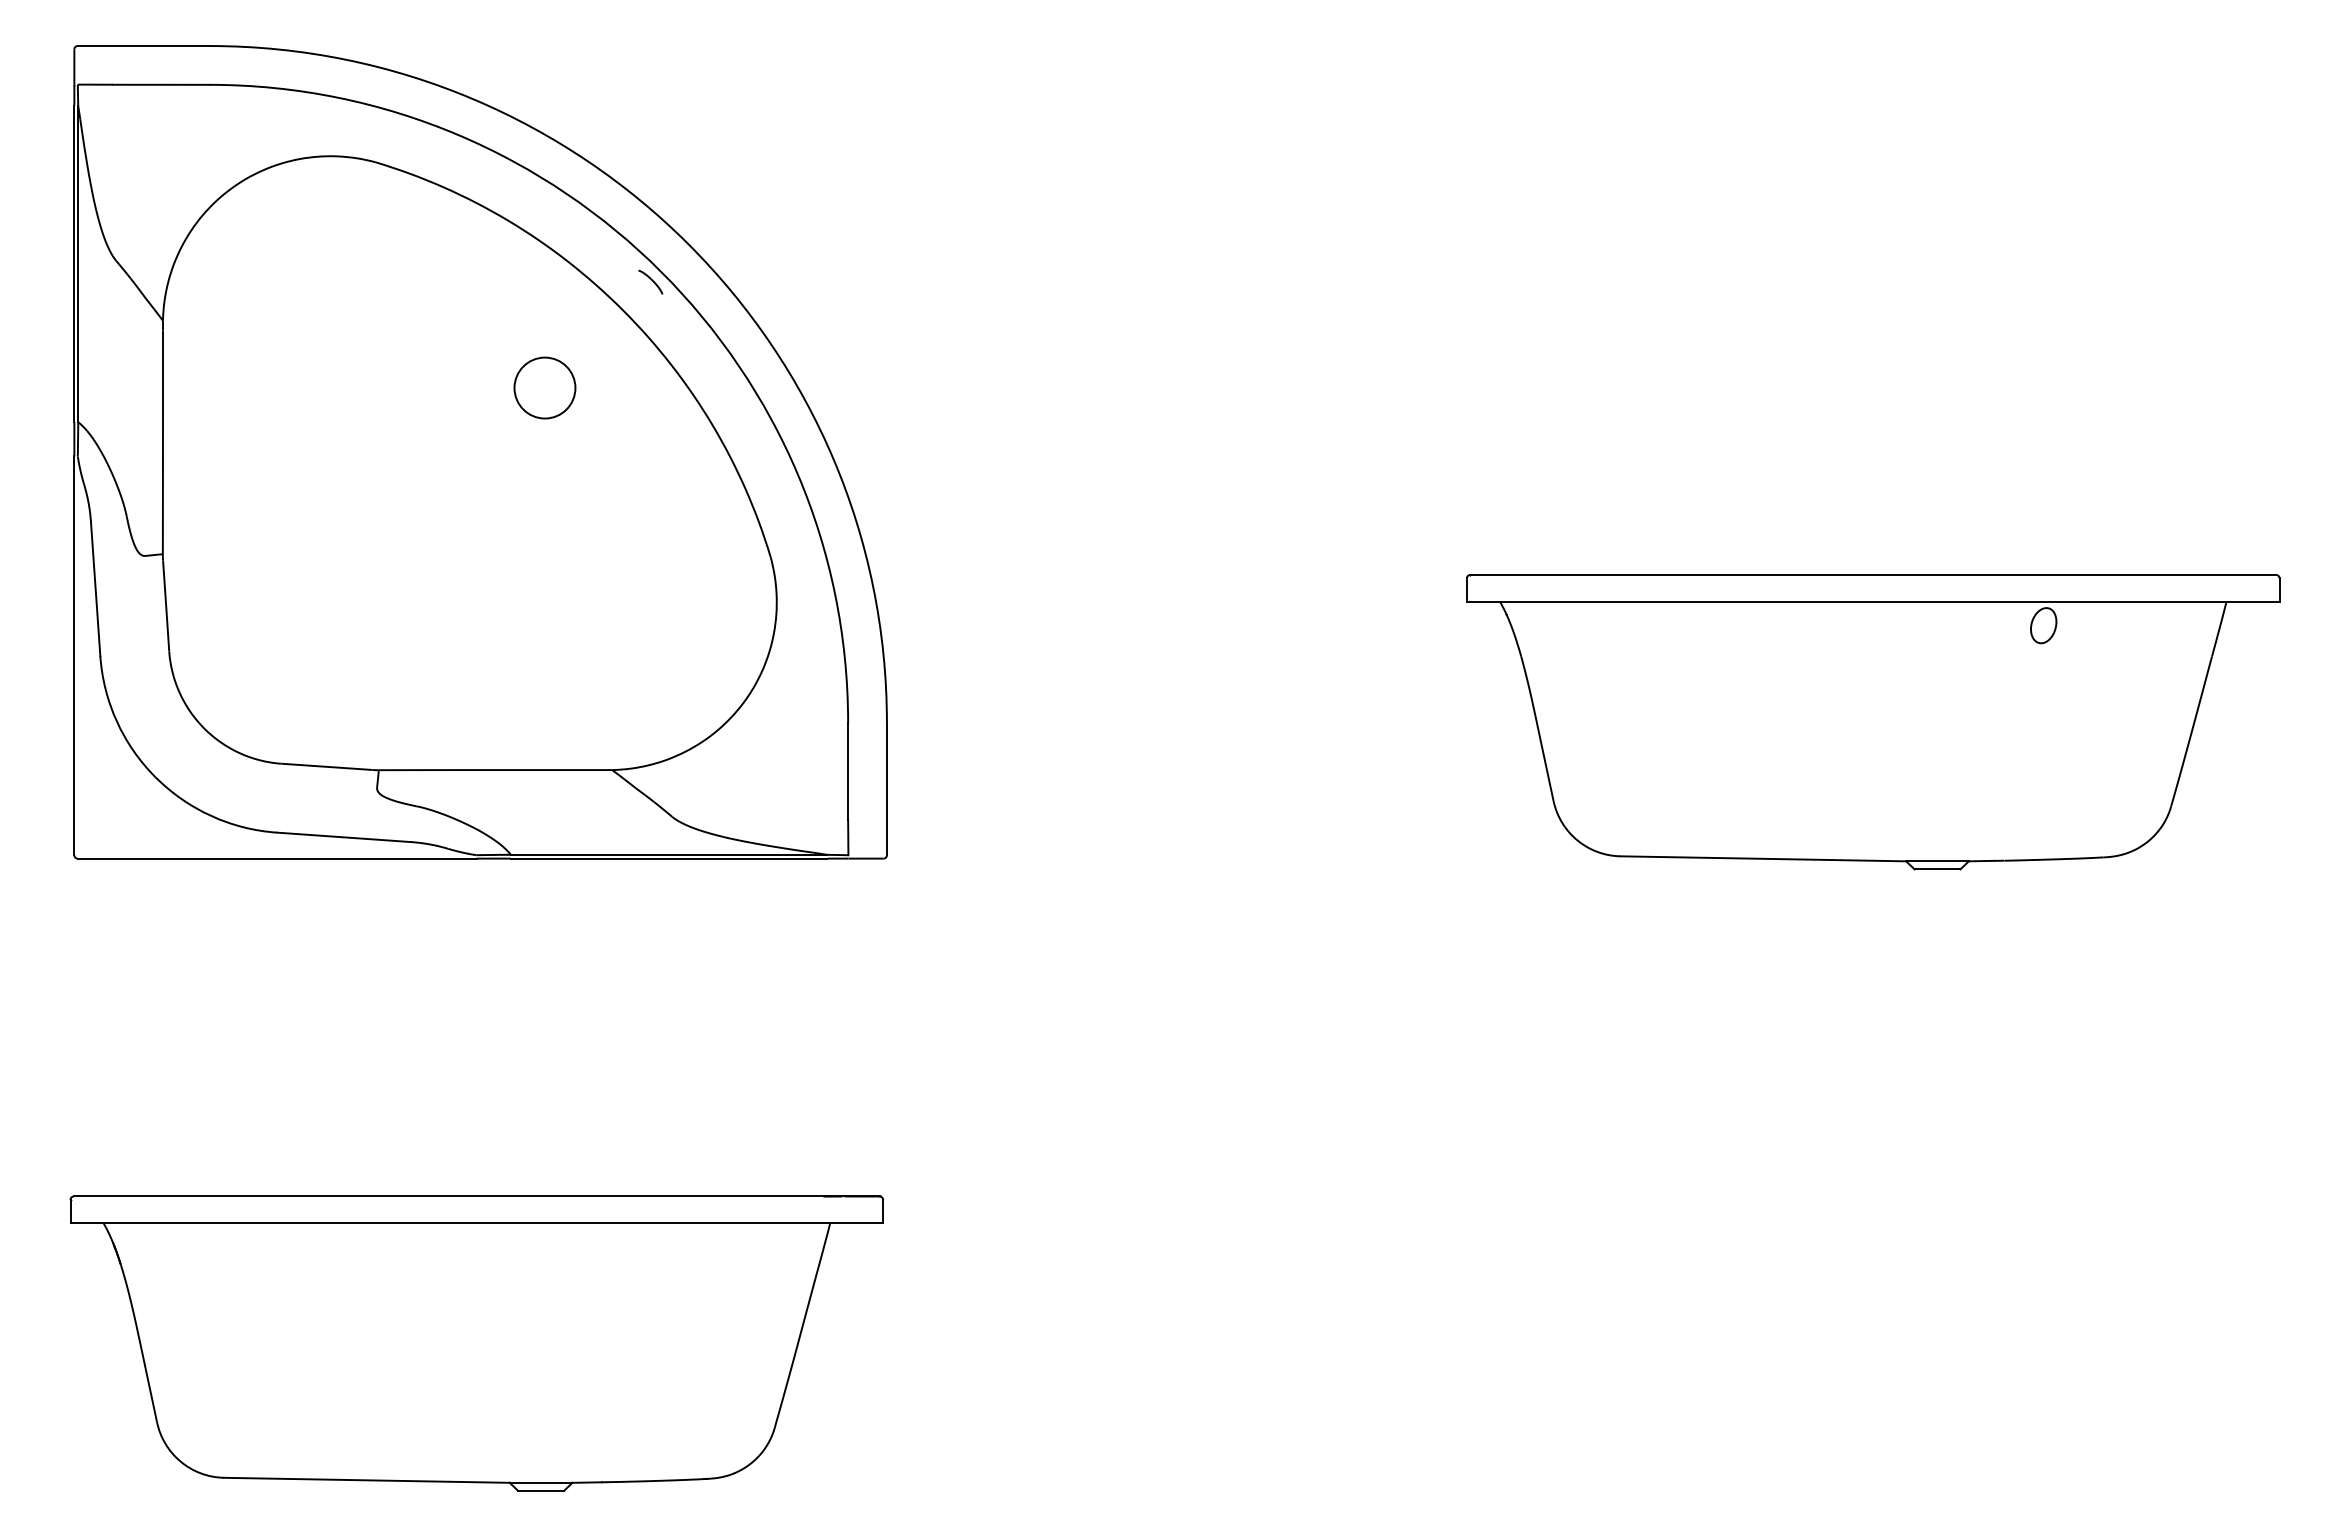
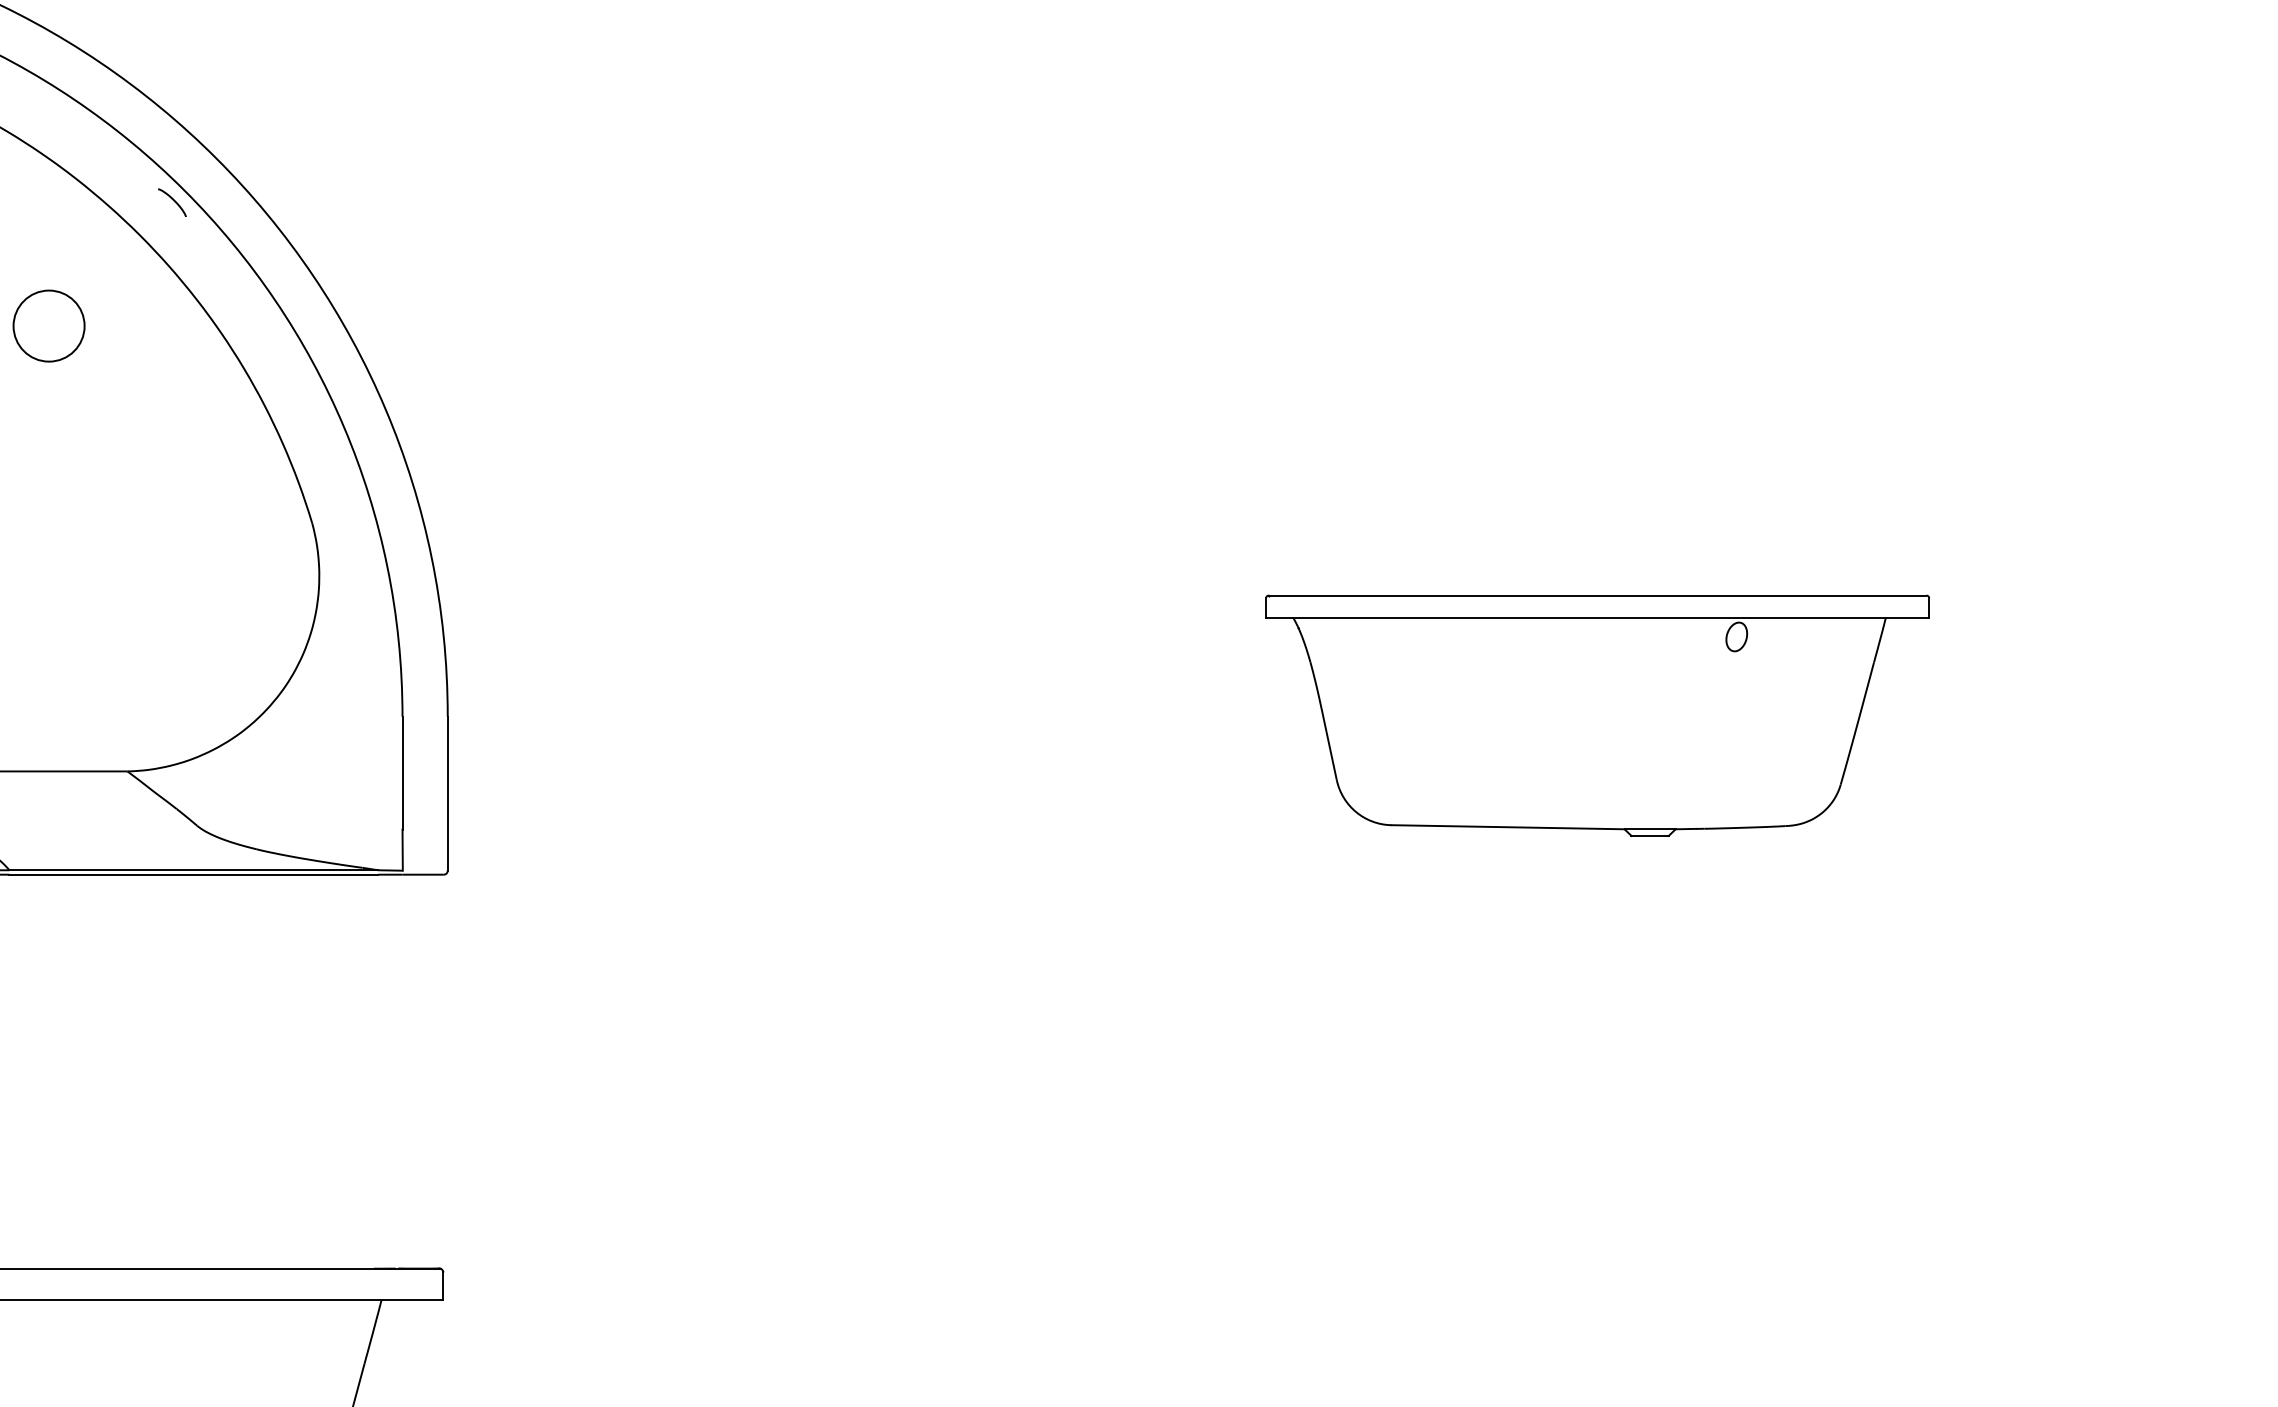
part: (1873, 722) -> (1597, 715), size x0.7

